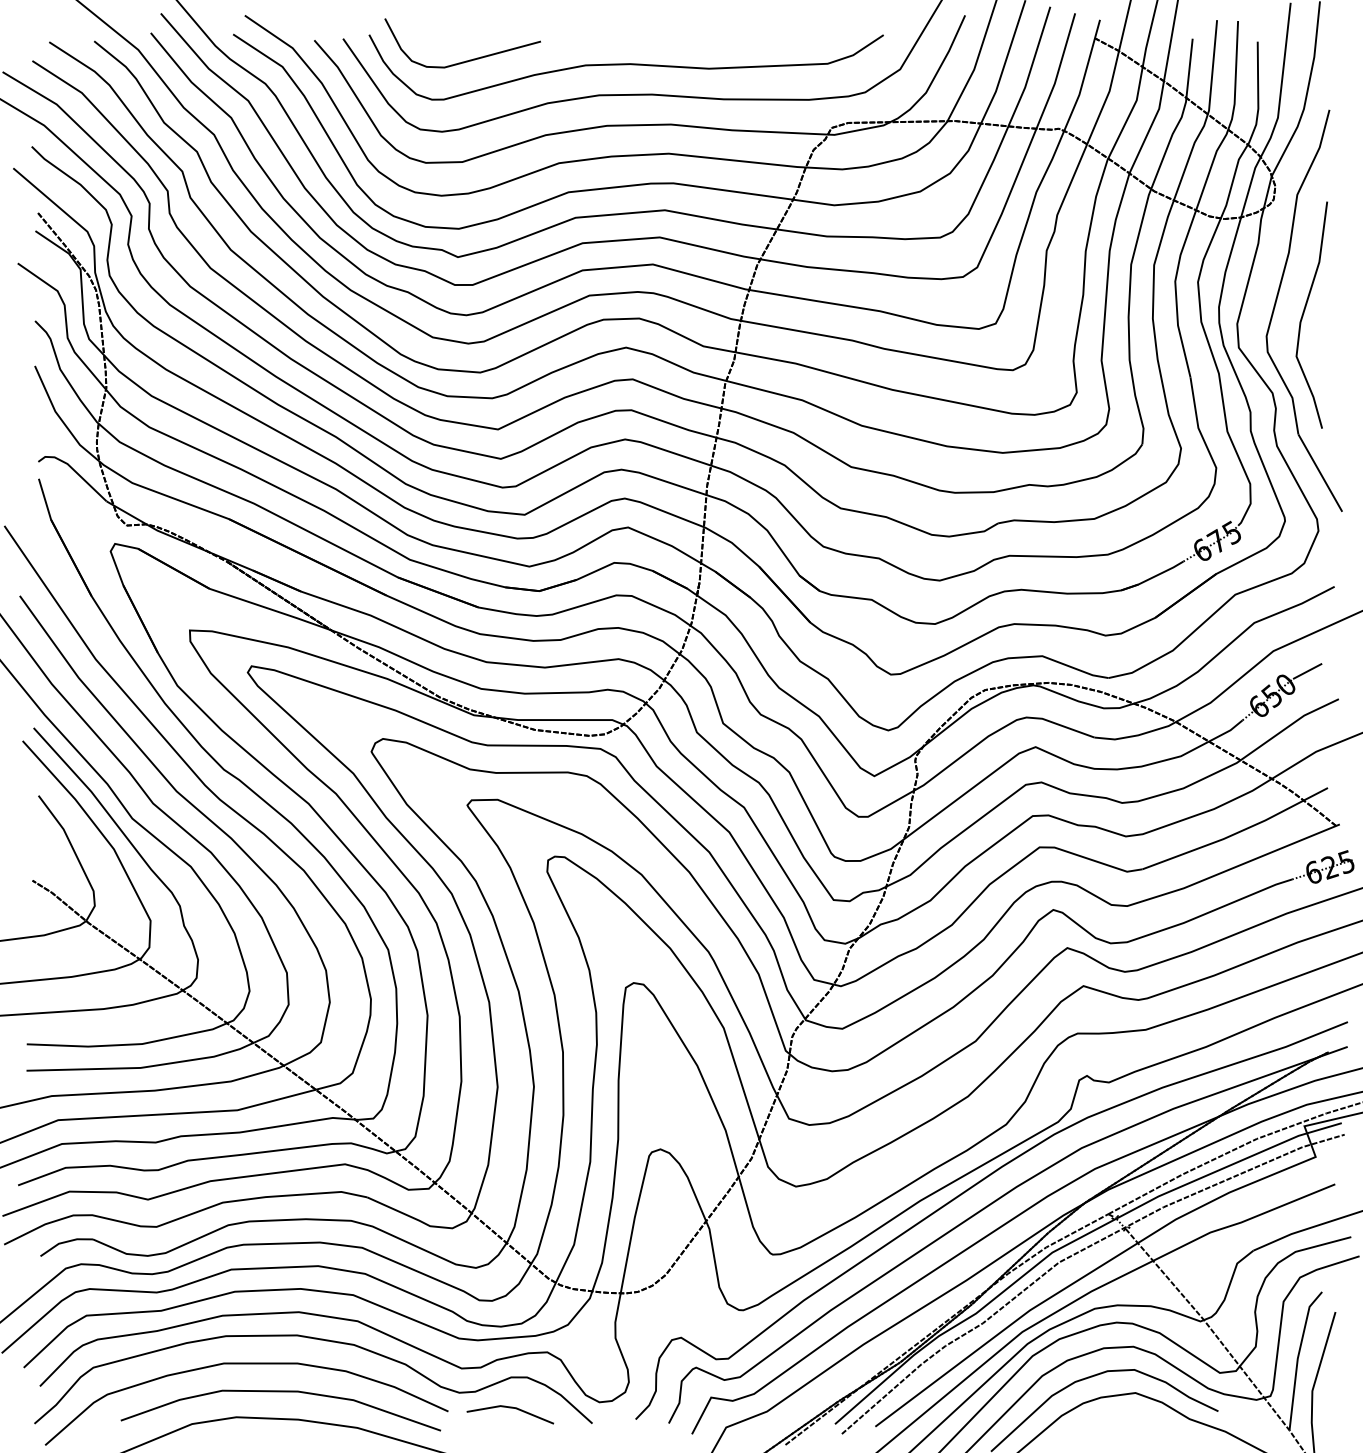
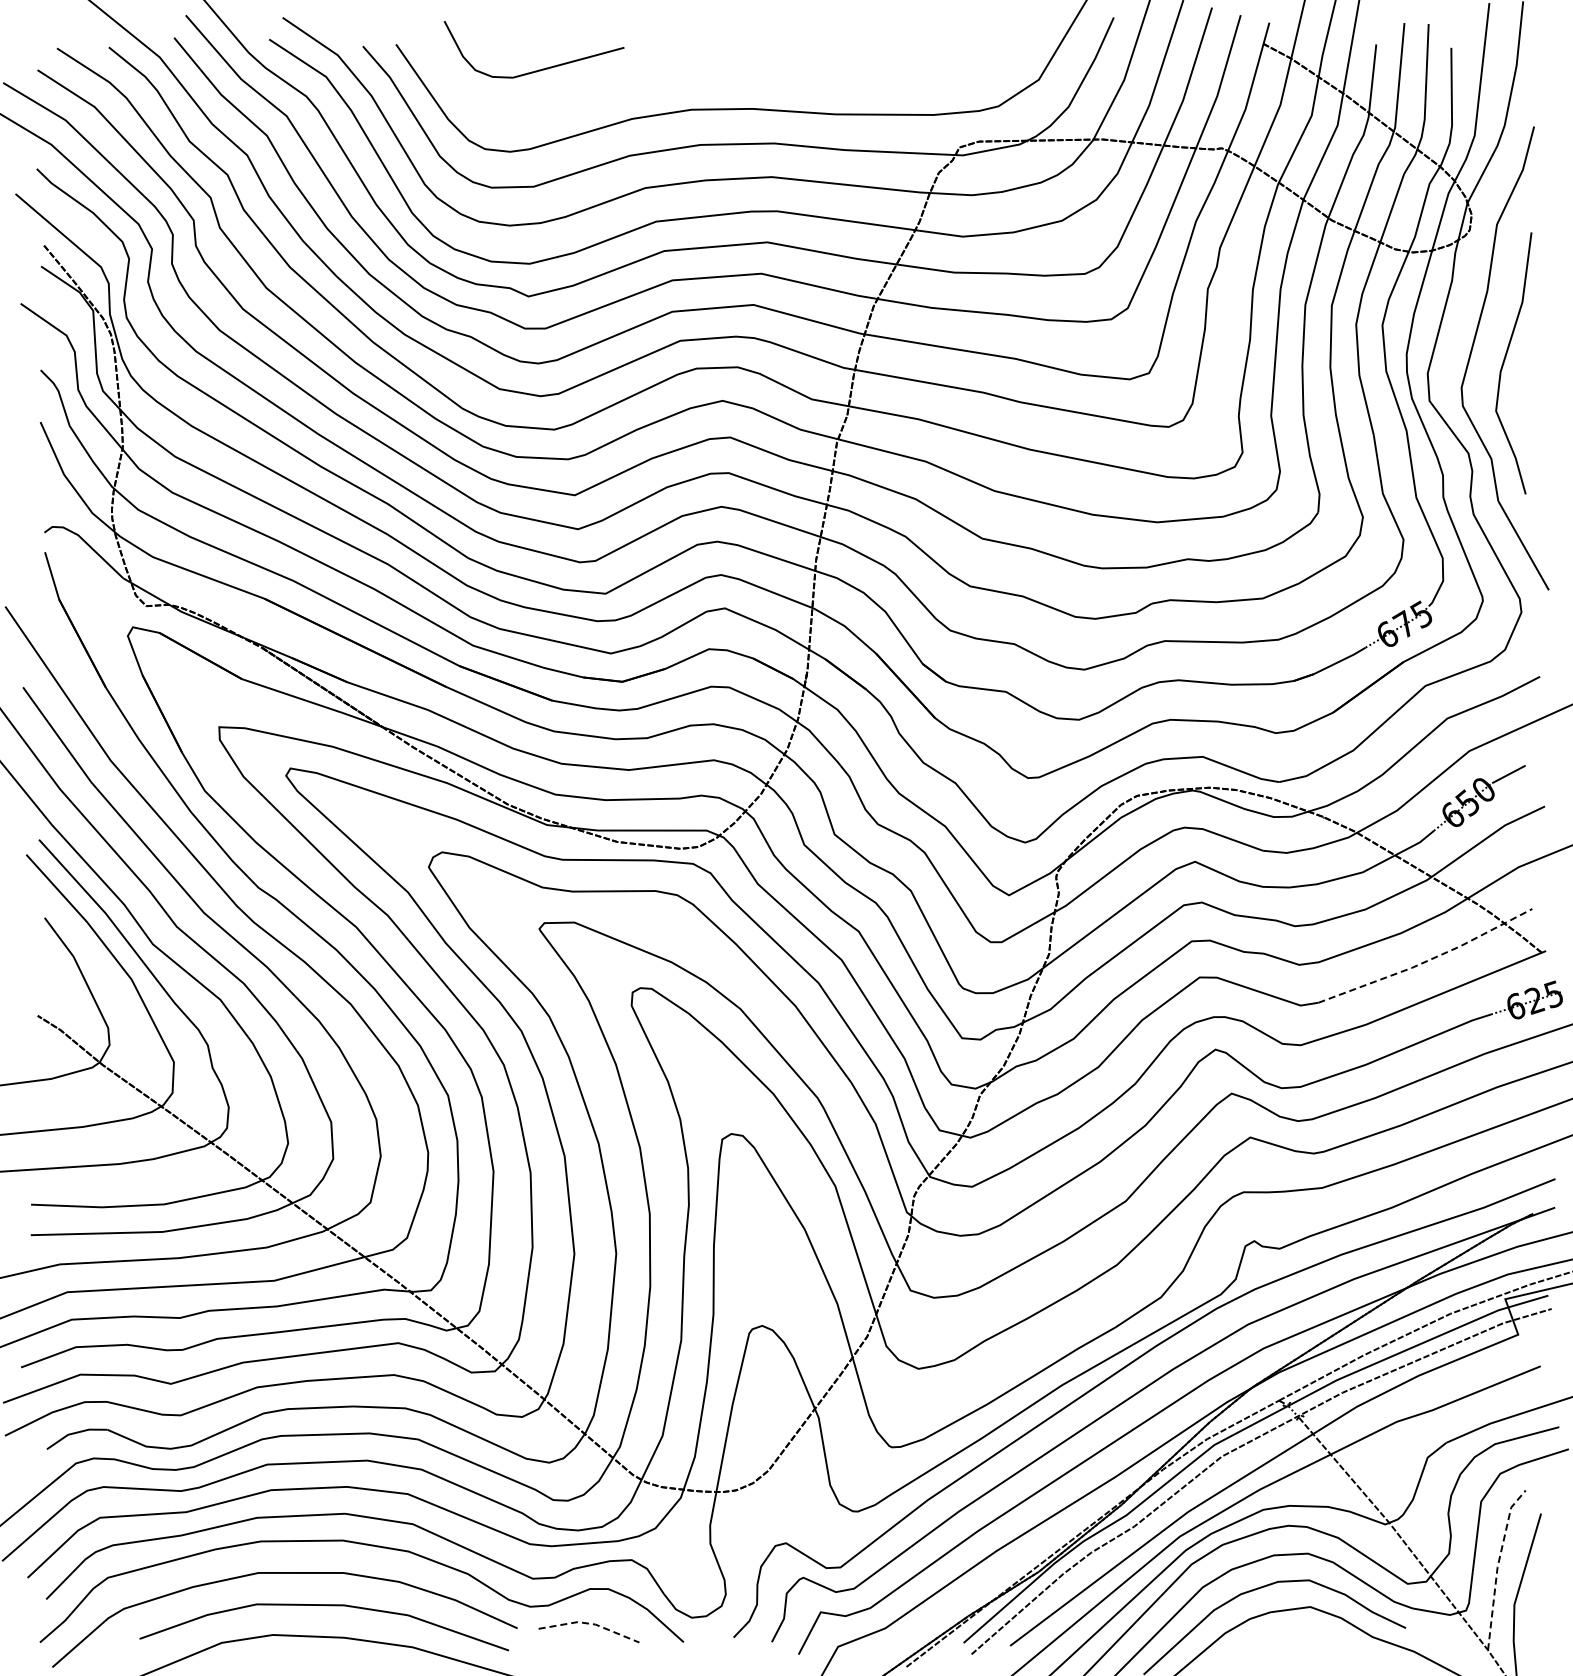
curve: (626, 64) -> (722, 74), removed
line: (1237, 832) -> (1428, 960), solid -> dashed
line: (1297, 1357) -> (1497, 1566), solid -> dashed
line: (511, 1407) -> (590, 1623), solid -> dashed

